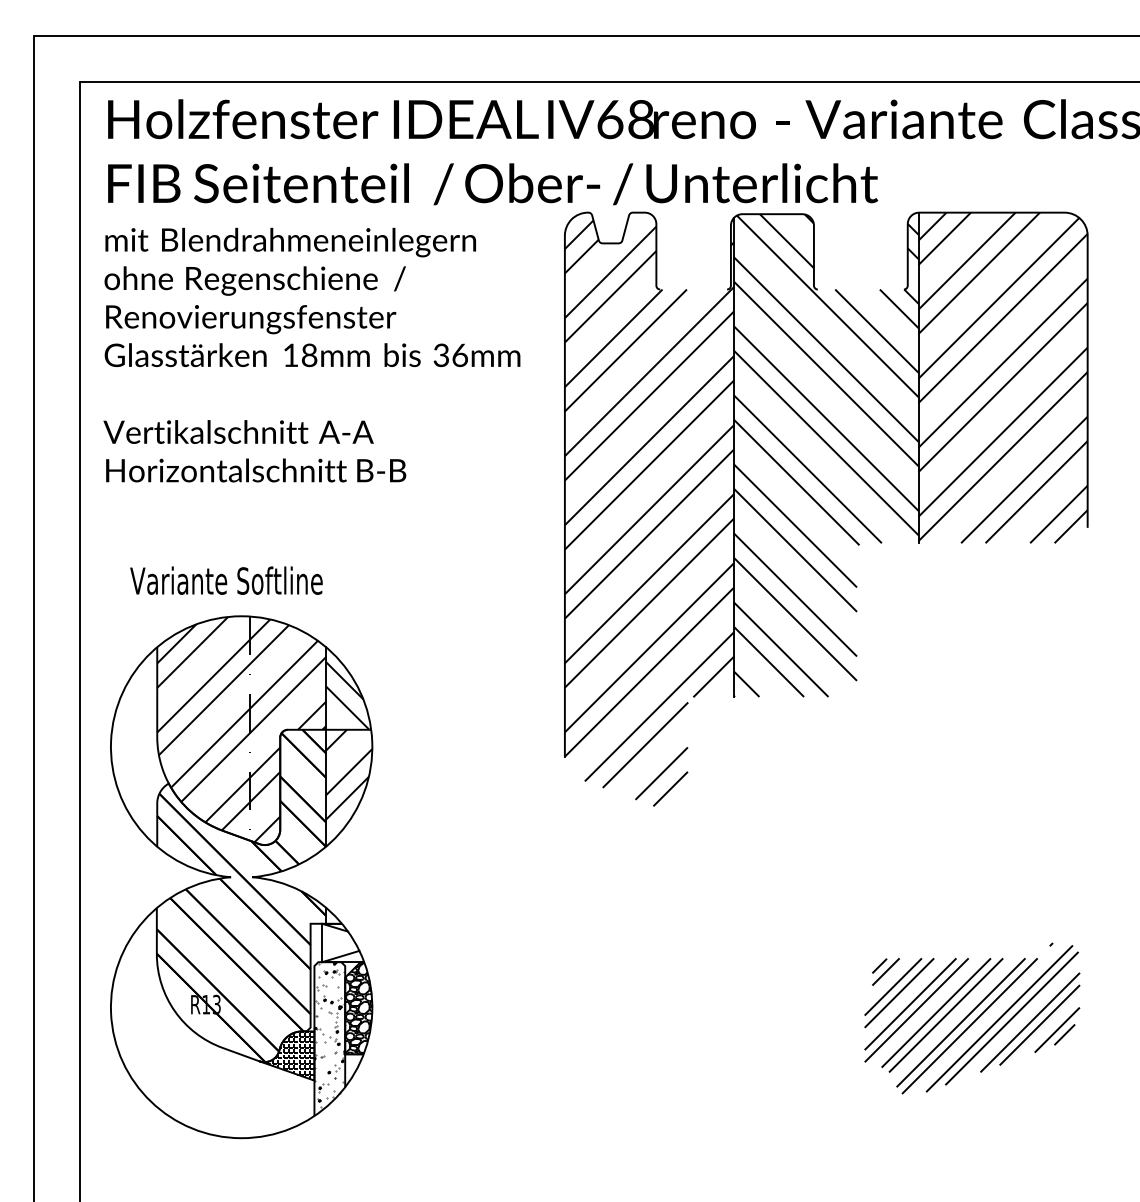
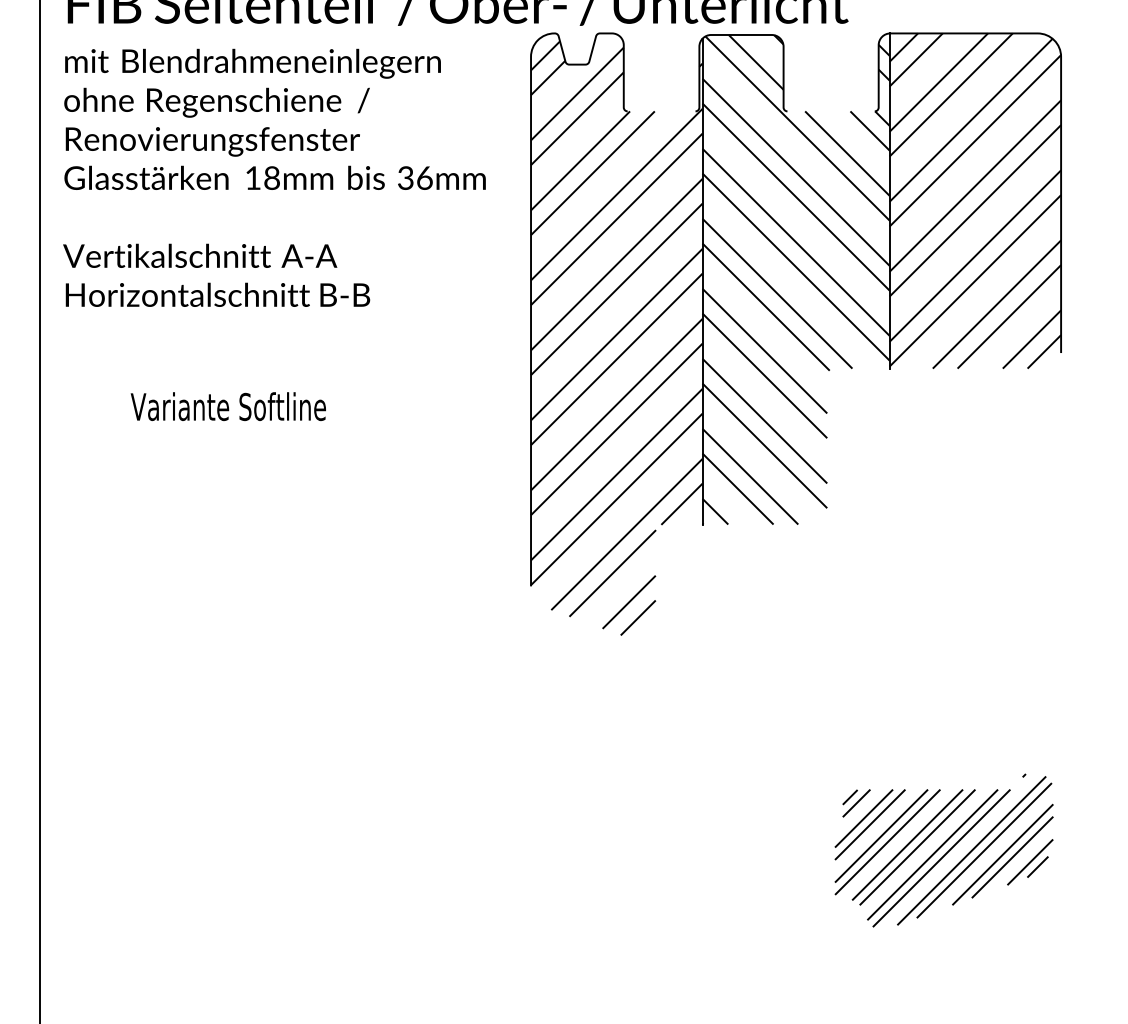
text: (226, 580) -> (228, 406), moved
part: (241, 877) -> (203, 707), removed

